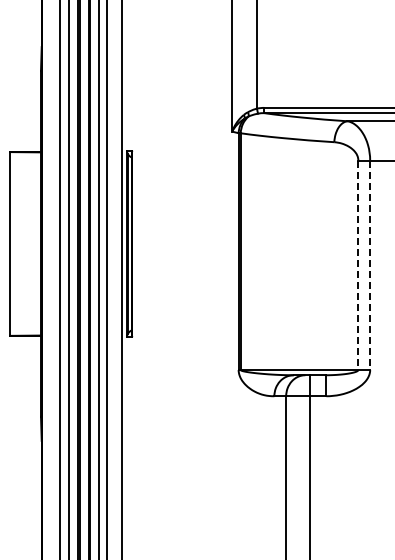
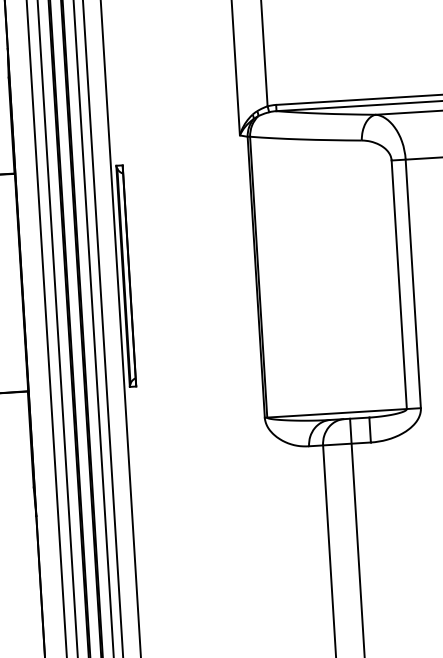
line: (358, 265) -> (399, 285), dashed -> solid
line: (370, 265) -> (413, 284), dashed -> solid

